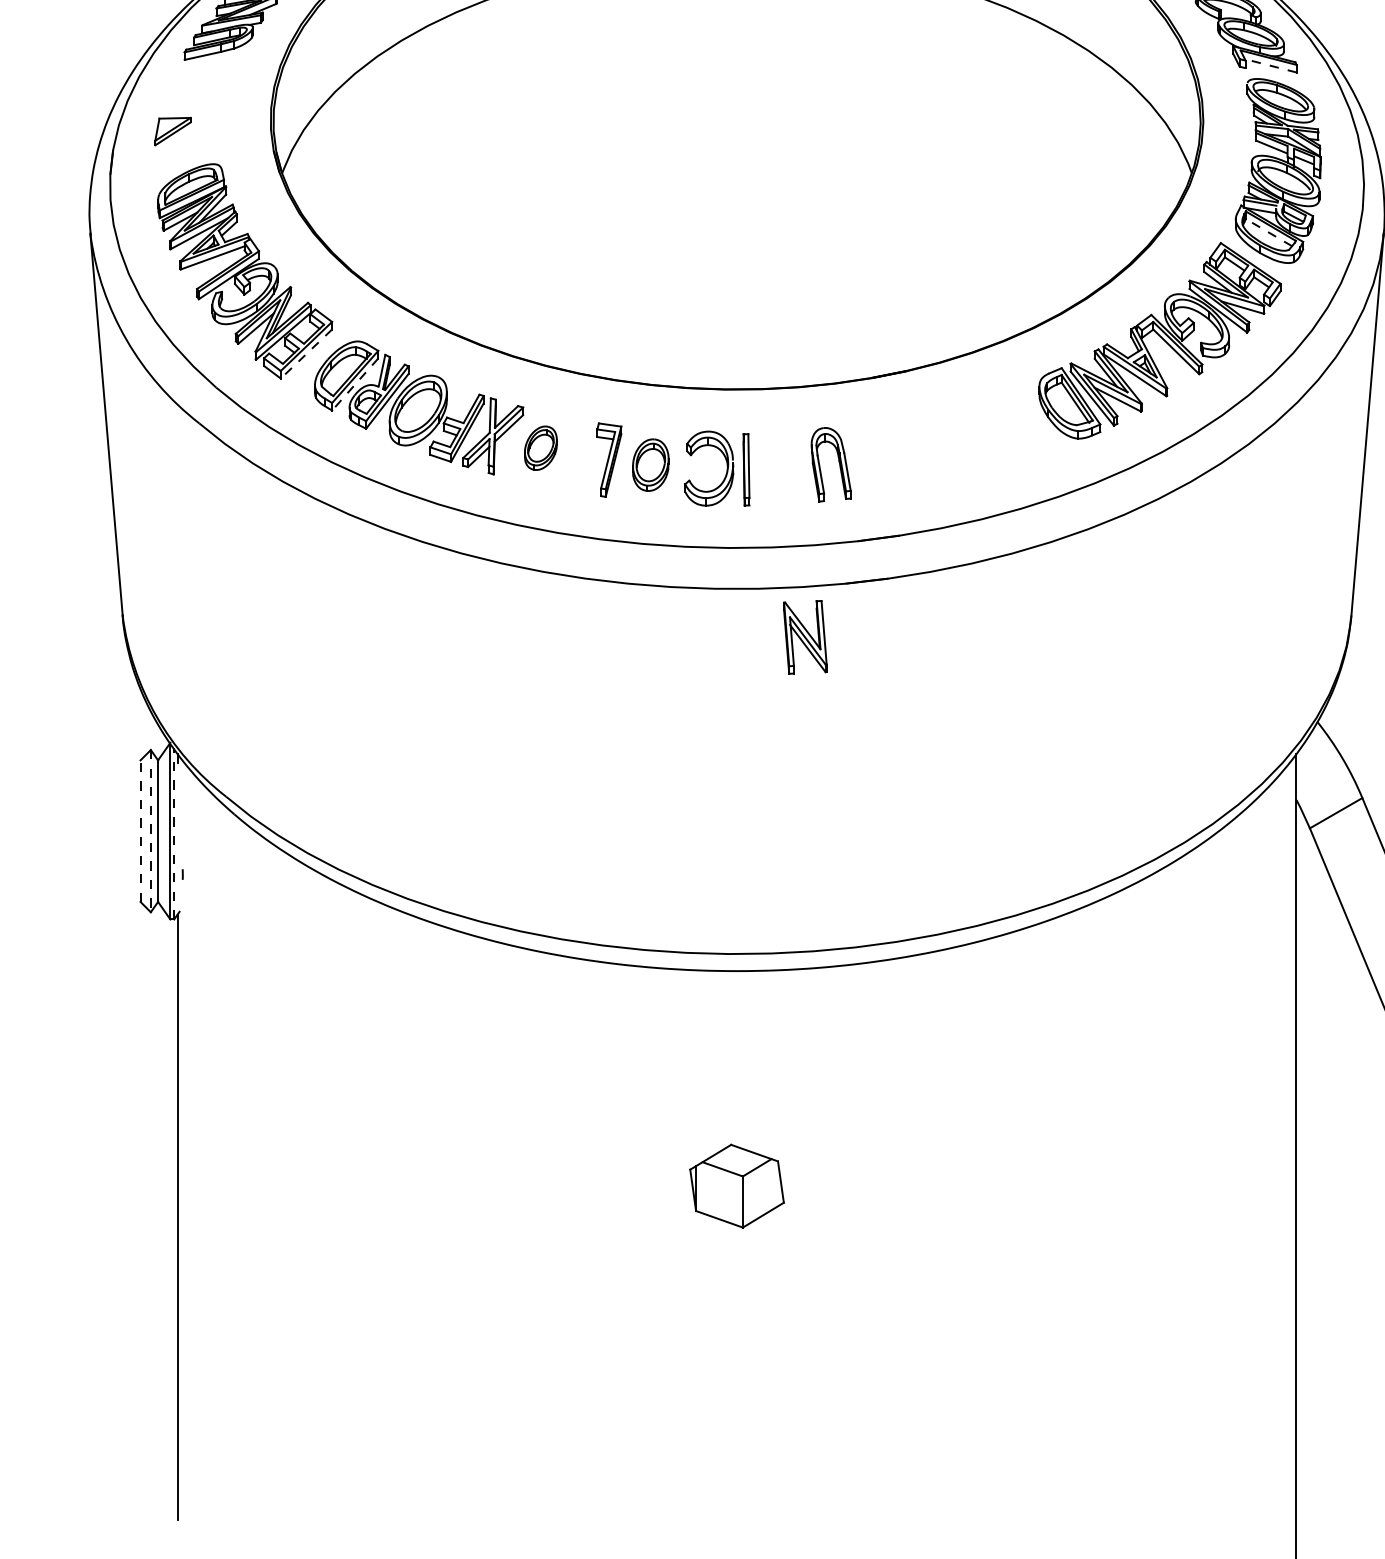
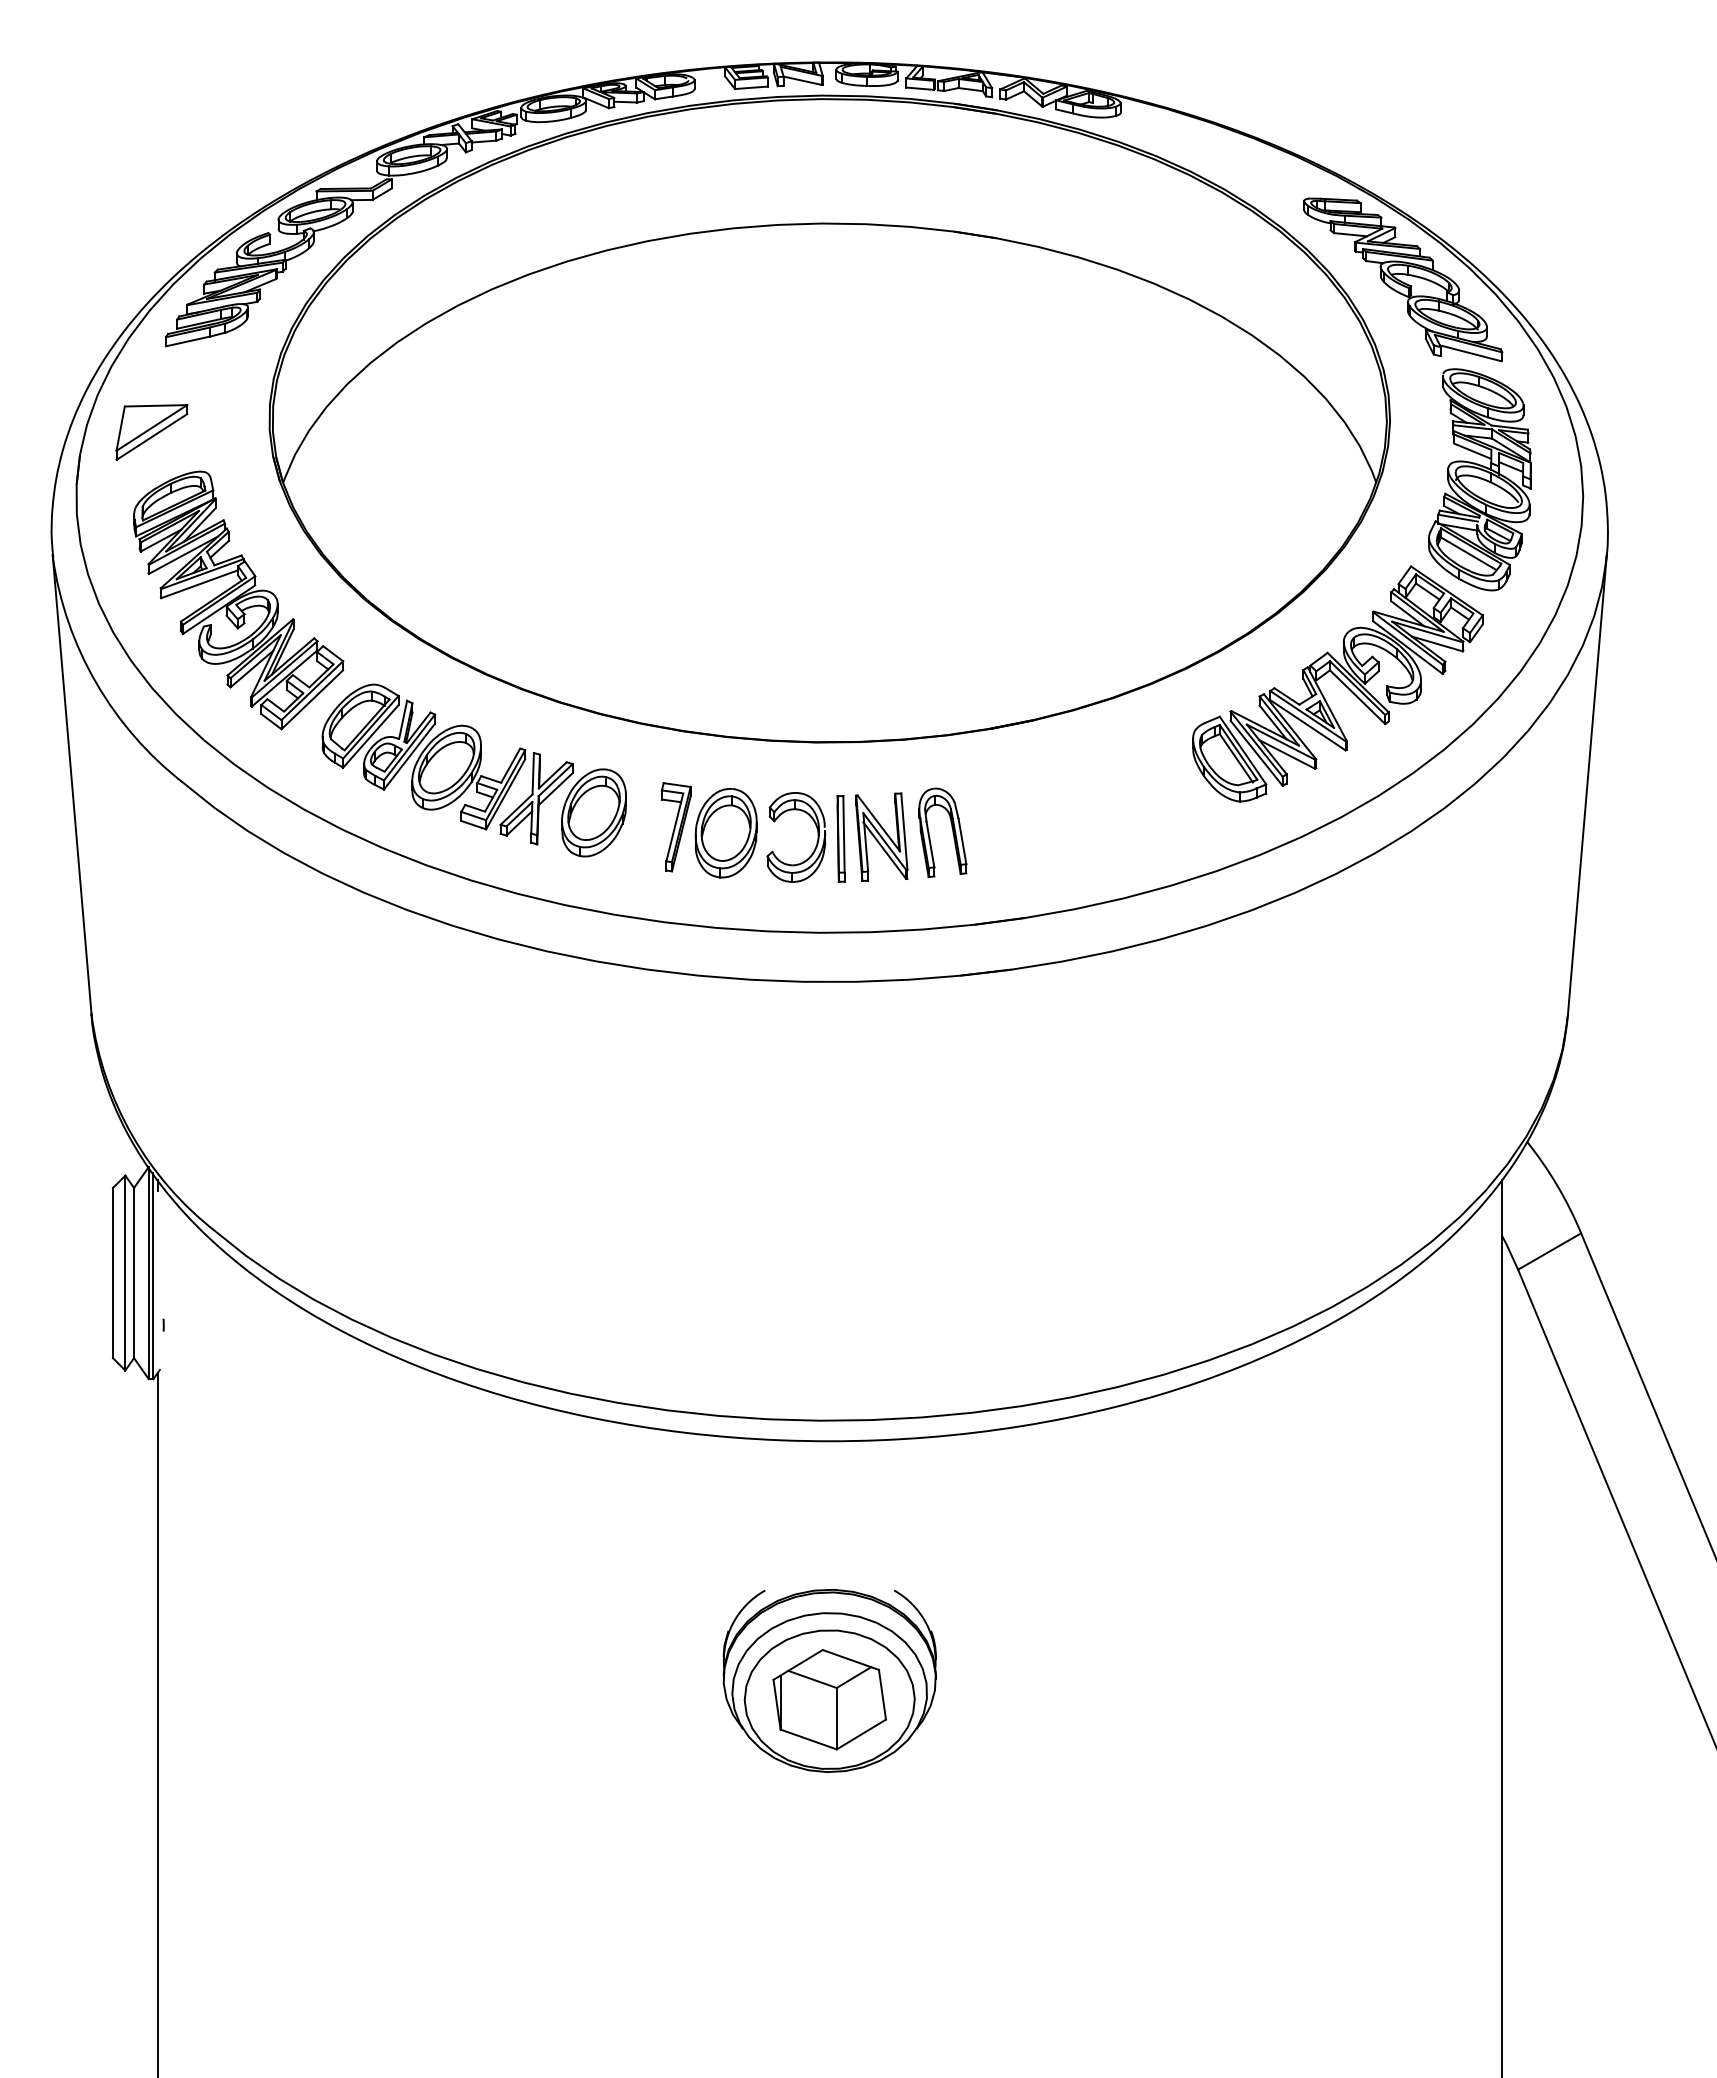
line: (1270, 65) -> (1470, 353), dashed -> solid
part: (172, 131) -> (151, 432), size x1.67
line: (1268, 232) -> (1468, 553), dashed -> solid
line: (306, 353) -> (312, 699), dashed -> solid
line: (354, 384) -> (370, 736), dashed -> solid
part: (540, 447) -> (593, 812), size x1.67
part: (650, 465) -> (725, 833), size x1.43
part: (805, 636) -> (881, 836), moved
line: (140, 830) -> (112, 1272), dashed -> solid
line: (150, 831) -> (125, 1273), dashed -> solid
line: (174, 833) -> (153, 1275), dashed -> solid
part: (736, 1170) -> (829, 1680), added

